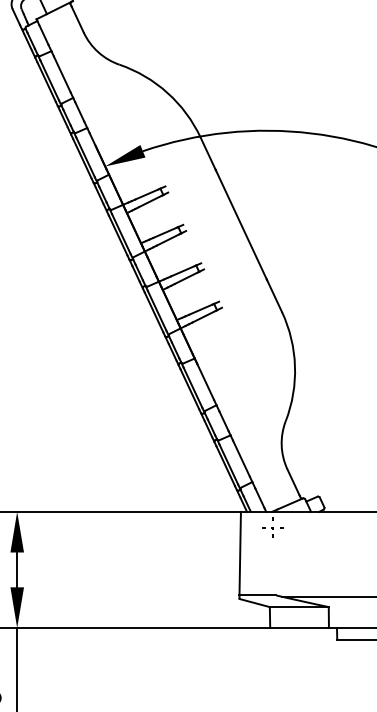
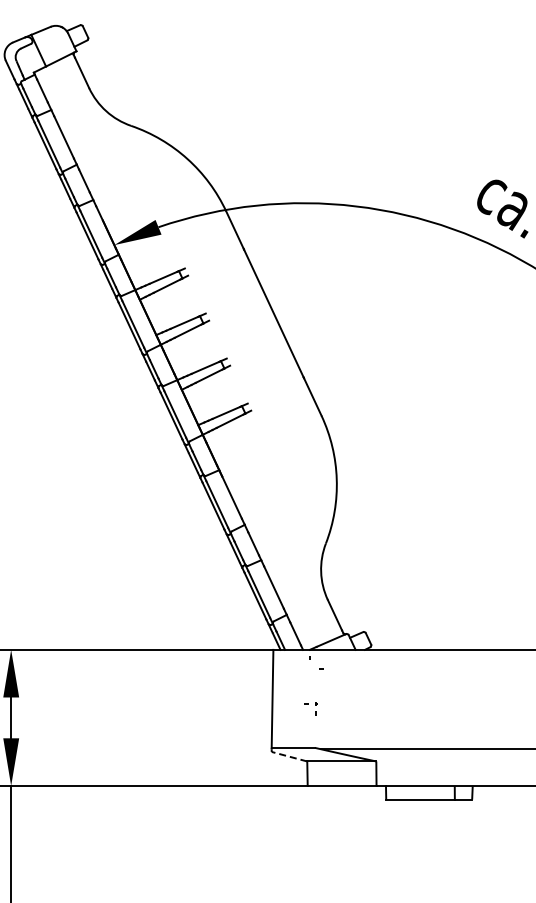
part: (267, 532) -> (310, 708), moved
line: (254, 602) -> (289, 756), solid -> dashed

